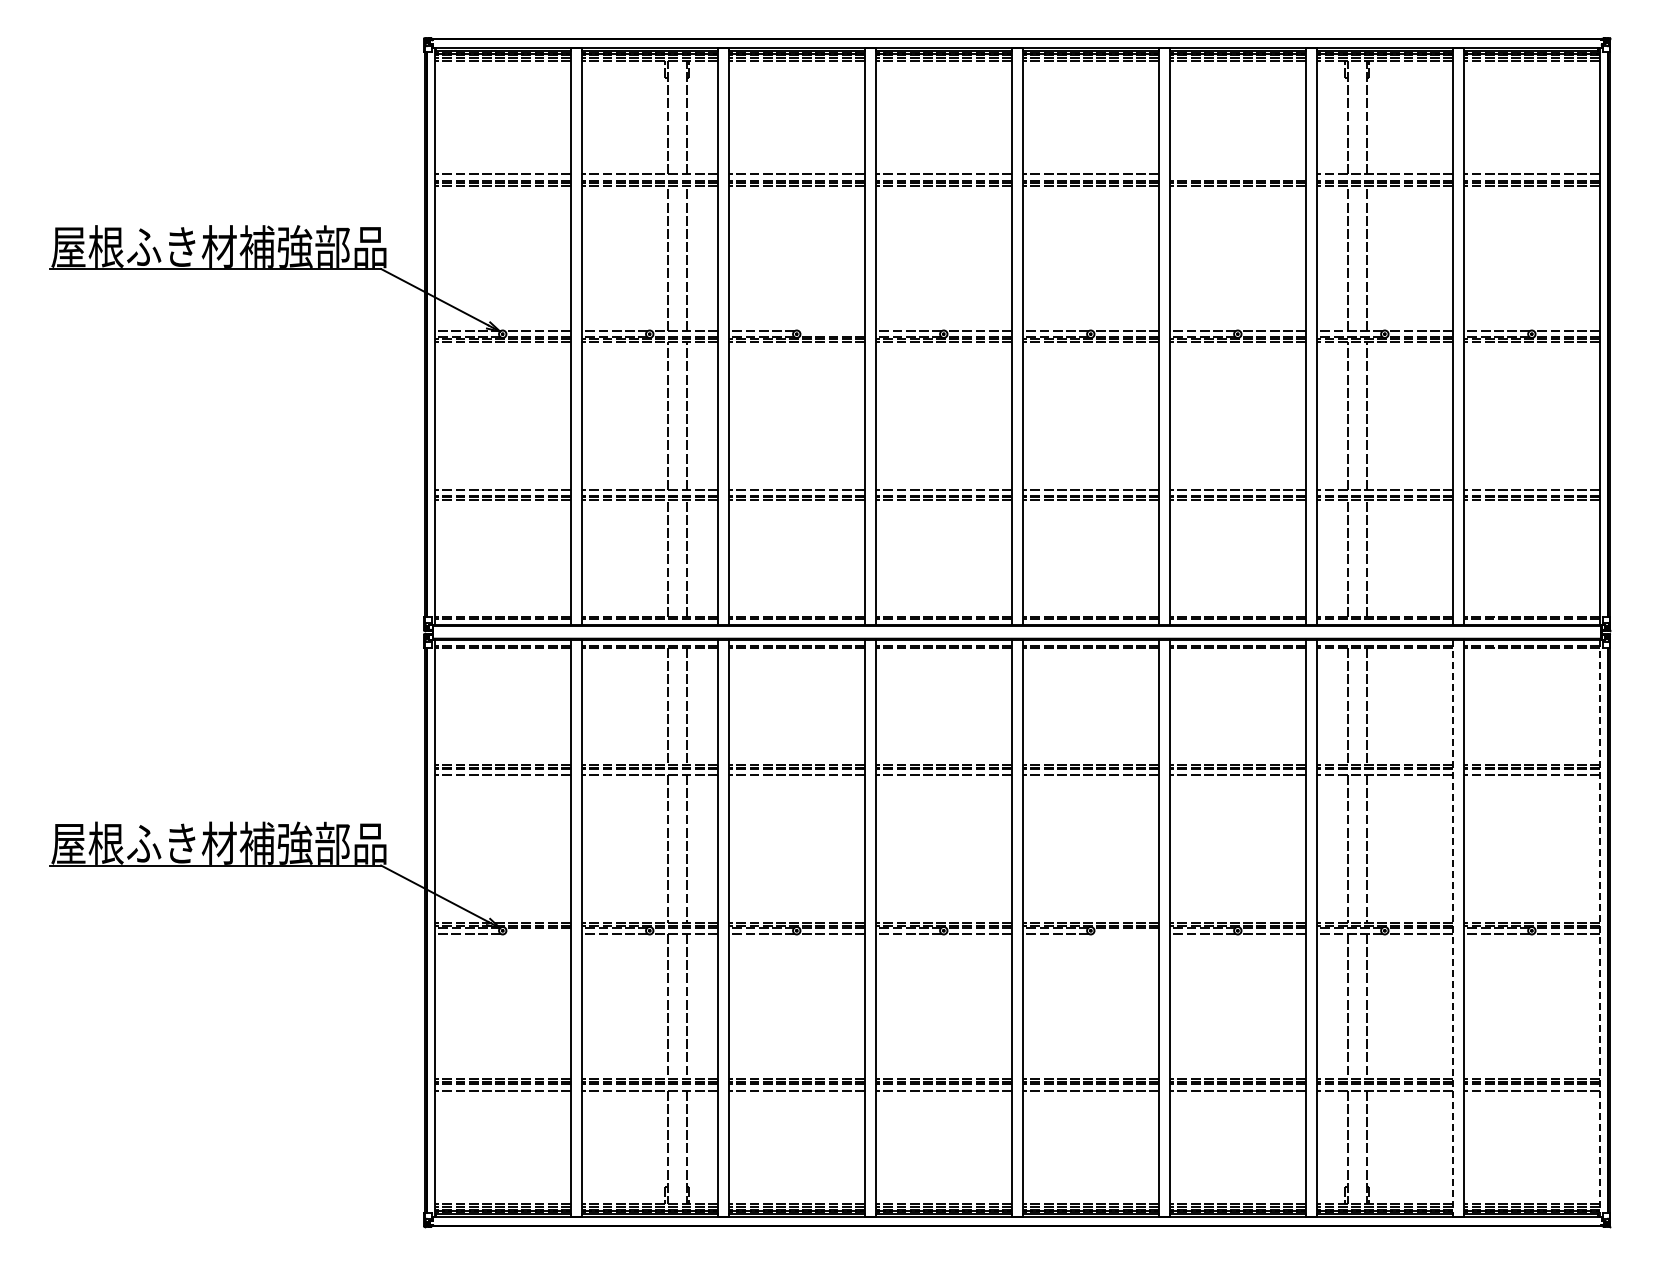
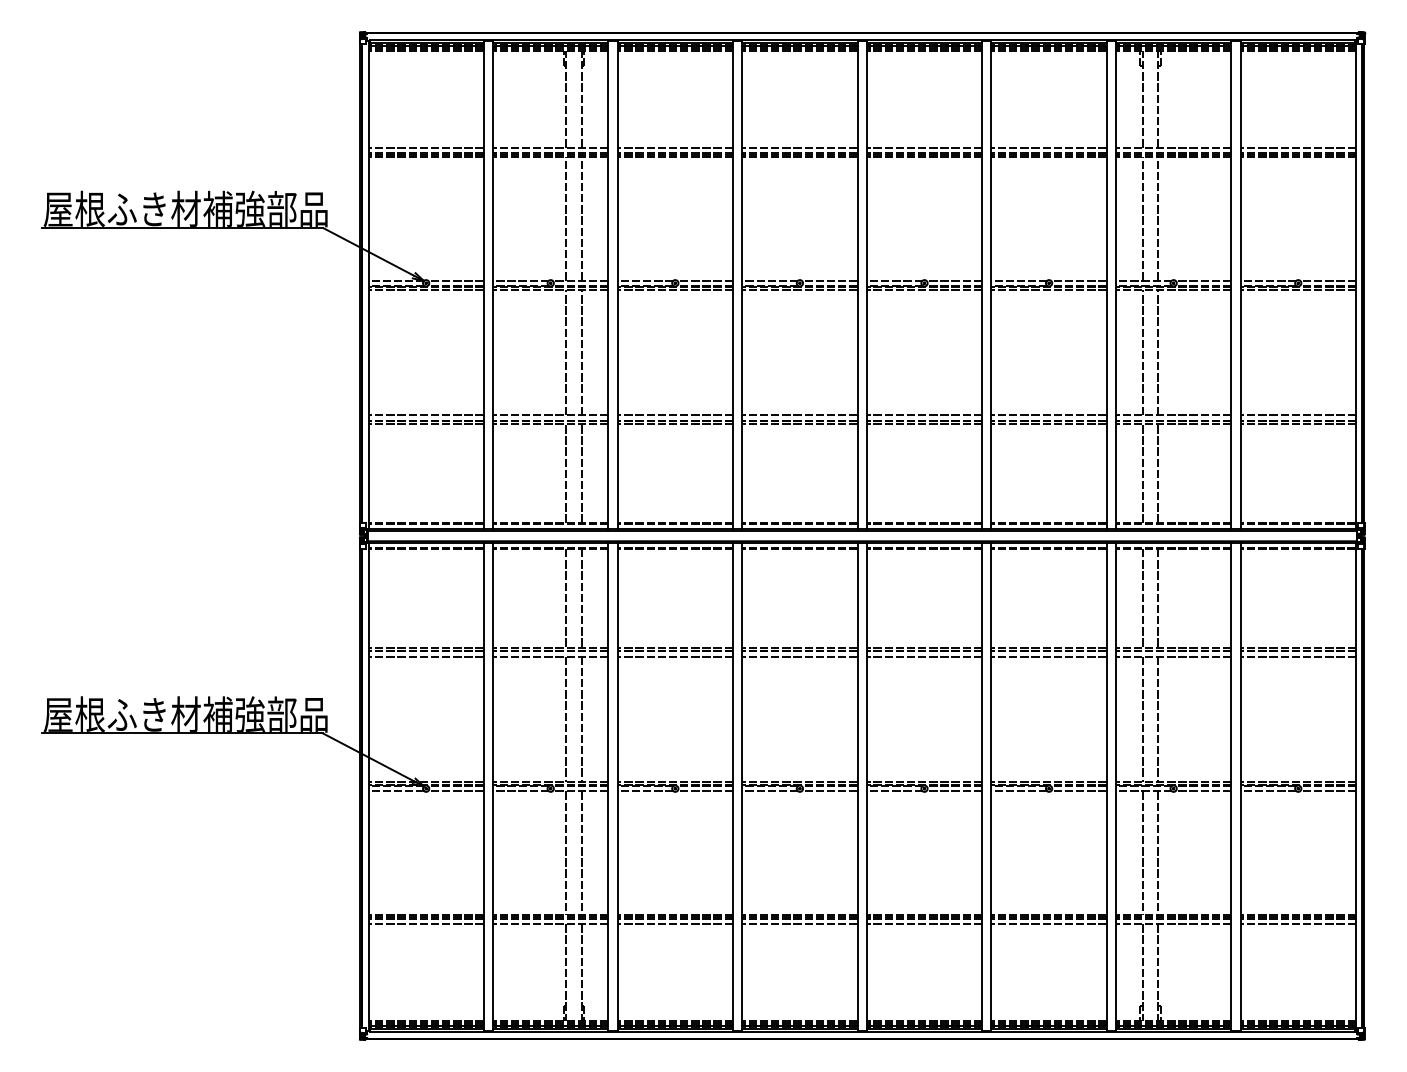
line: (1237, 174) -> (1048, 147), added
line: (831, 331) -> (704, 280), added
line: (1452, 929) -> (1231, 787), dashed -> solid
line: (1599, 929) -> (1355, 787), dashed -> solid
line: (537, 933) -> (455, 791), added
line: (1125, 933) -> (953, 791), added

